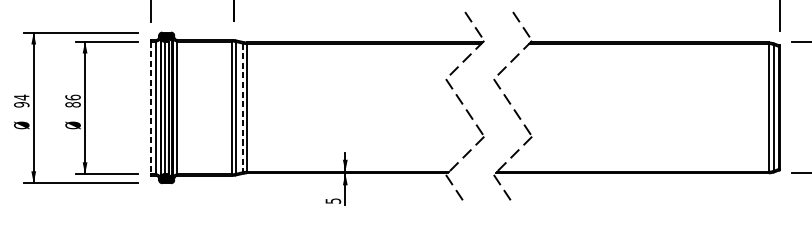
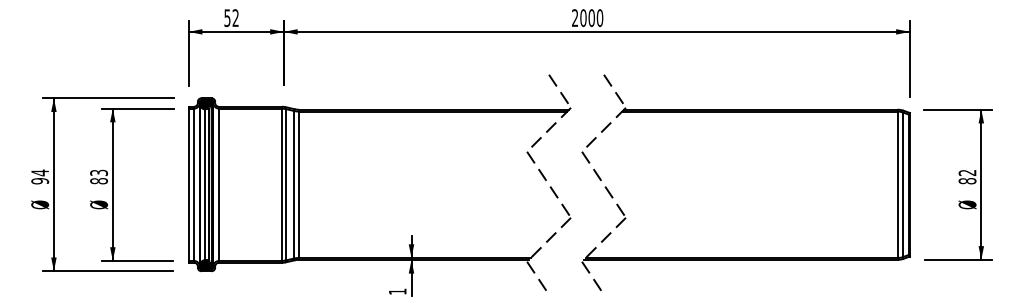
text: (73, 97) -> (99, 172), 86 -> 83
line: (243, 107) -> (294, 184), dashed -> solid
line: (150, 108) -> (188, 185), dashed -> solid
text: (333, 200) -> (397, 291), 5 -> 1

